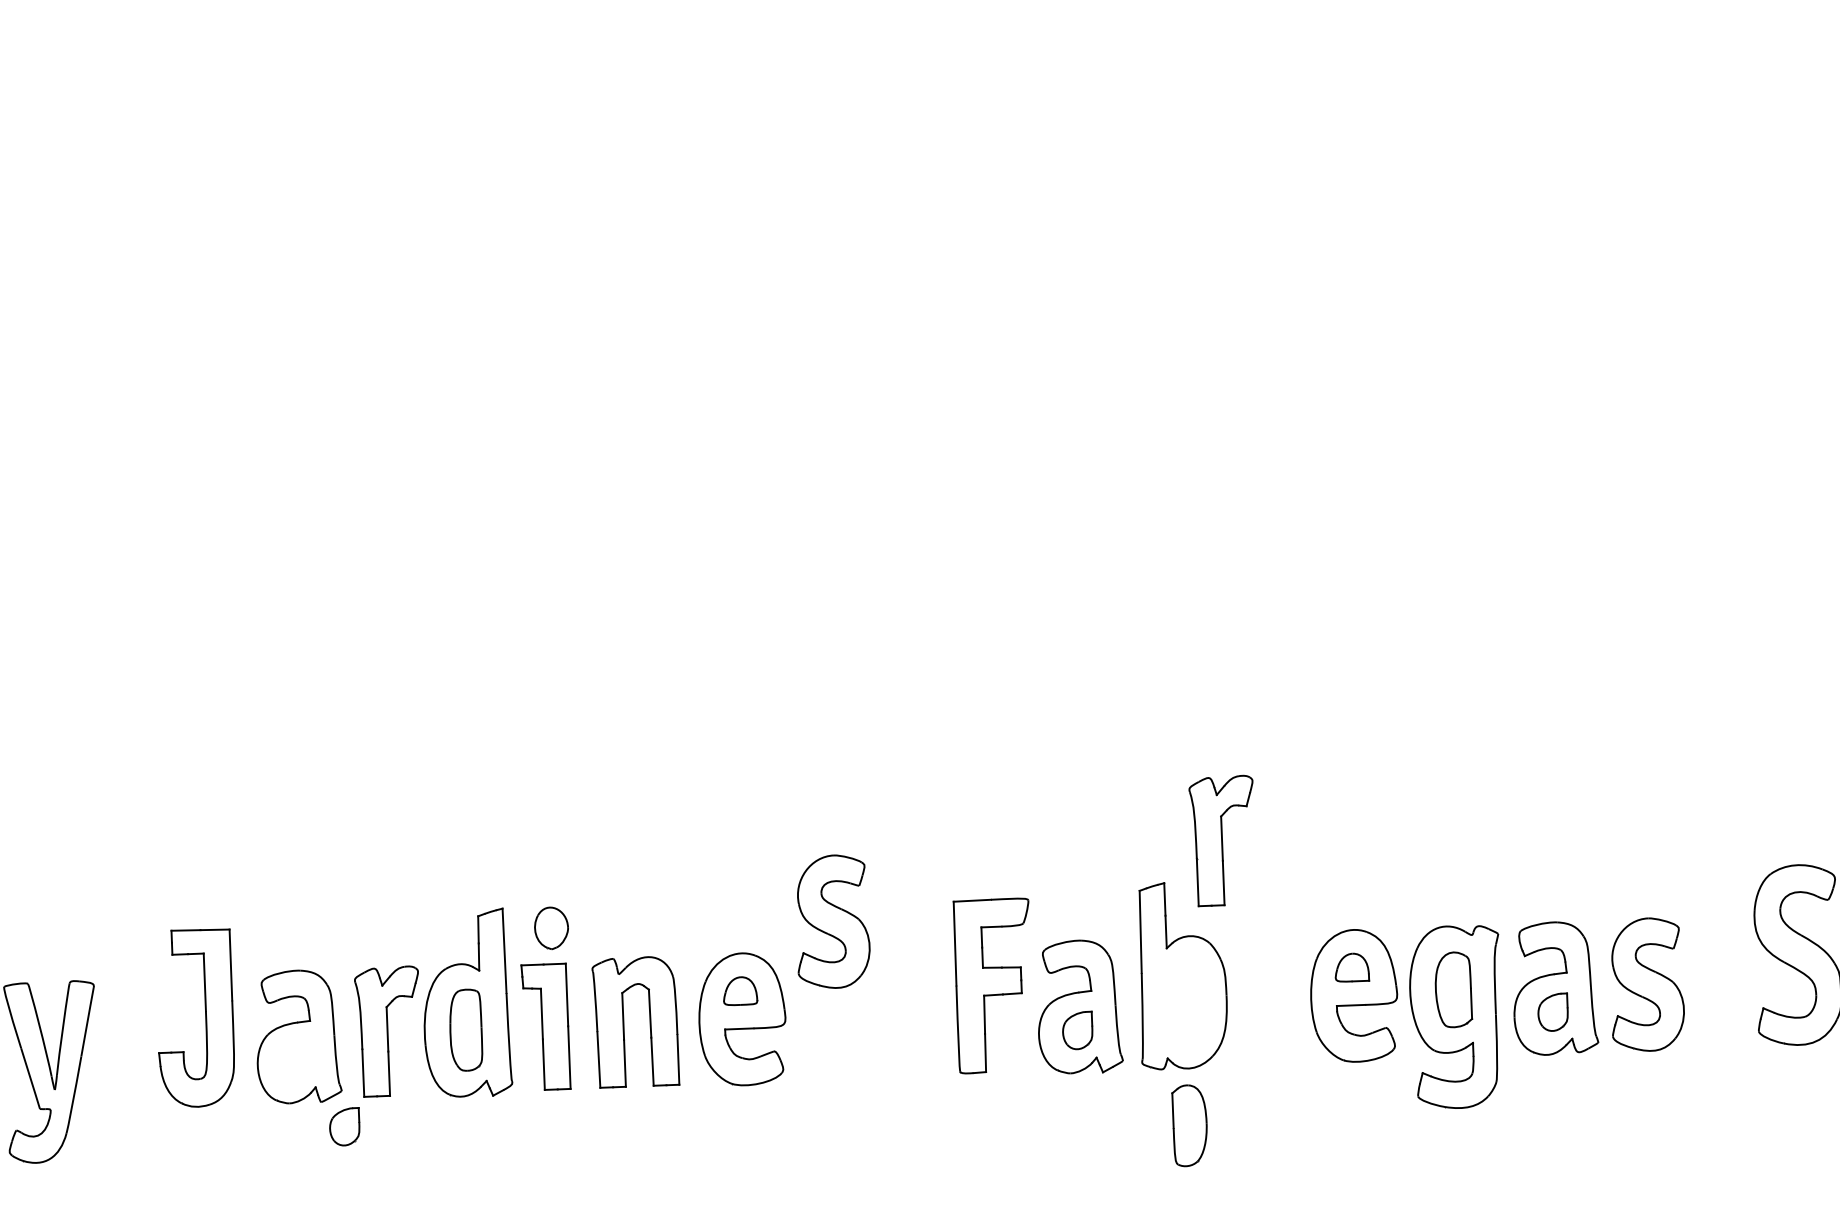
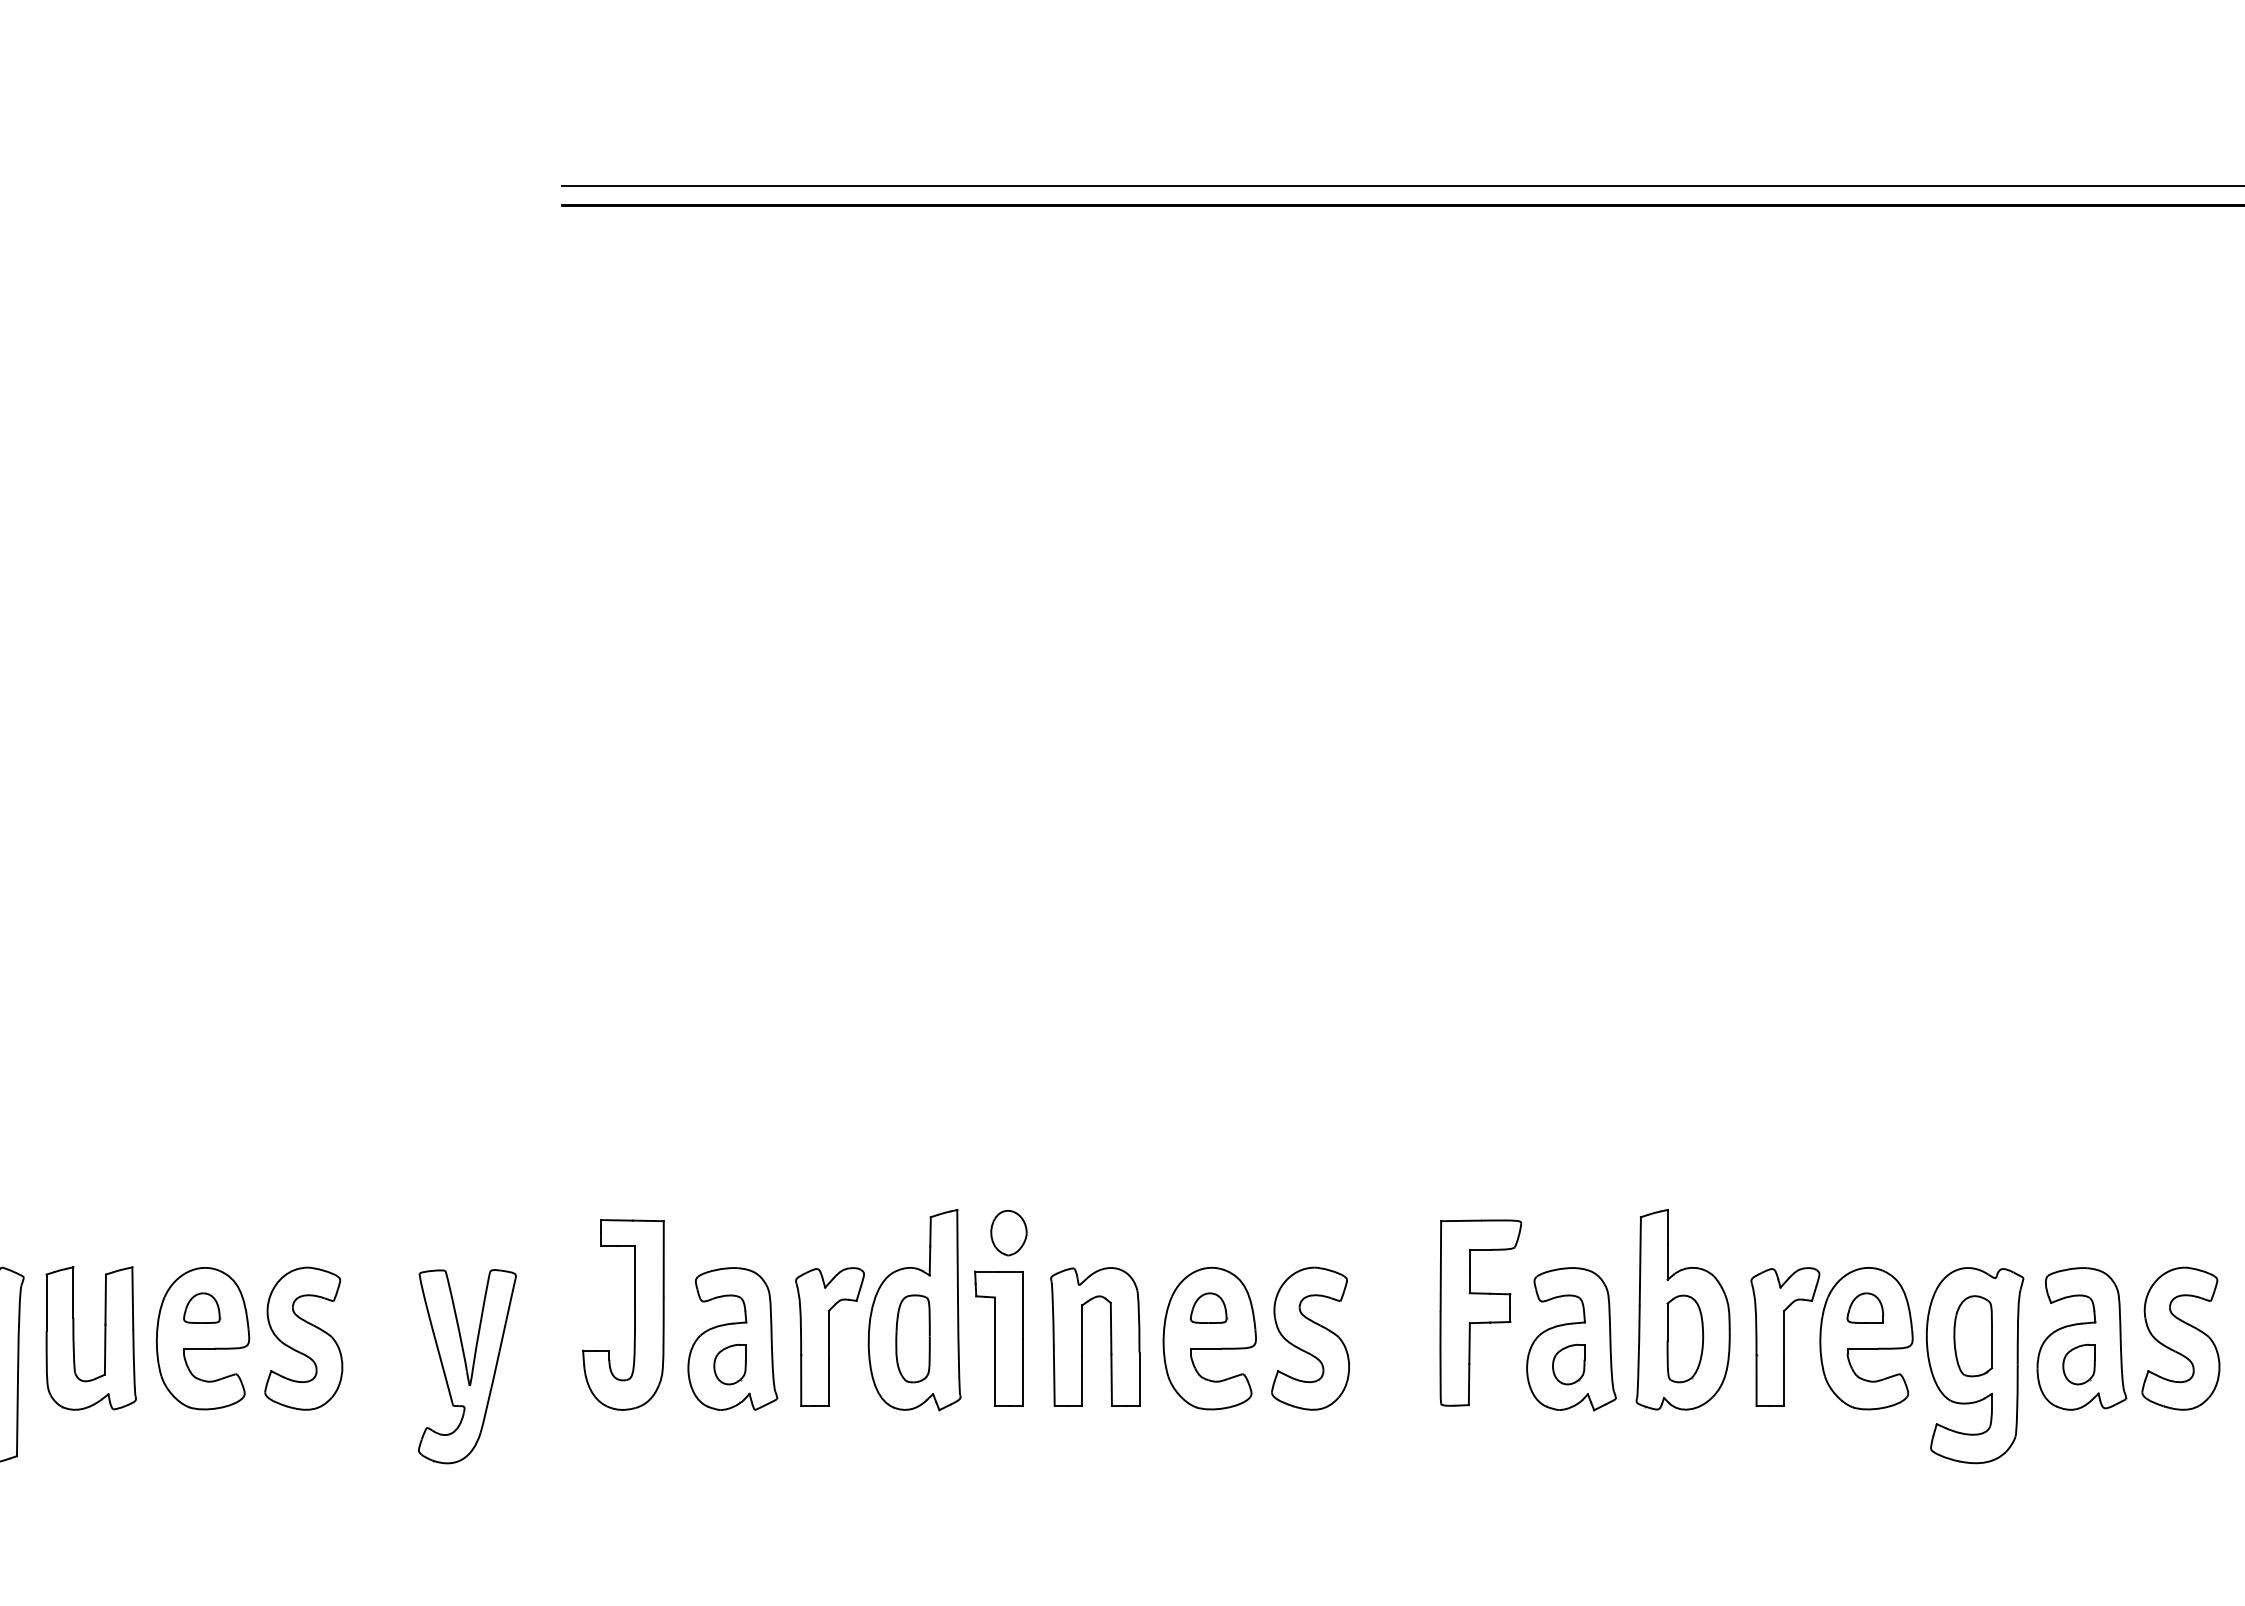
part: (1223, 840) -> (1785, 1336), moved
part: (832, 921) -> (1310, 1338), moved
part: (1190, 1125) -> (1685, 1338), moved
part: (344, 1126) -> (729, 1364), moved

